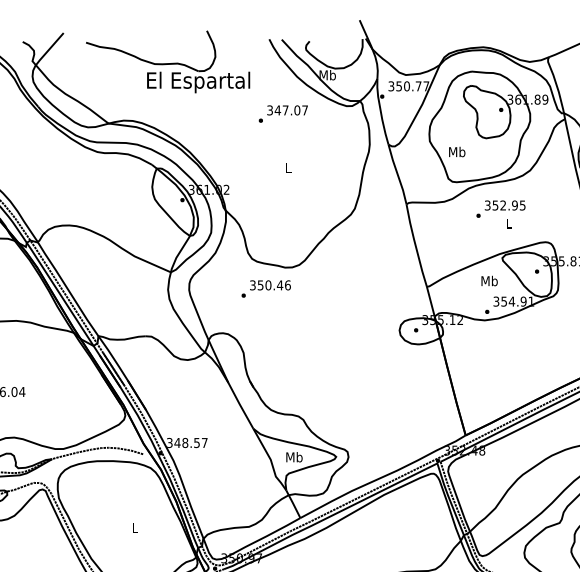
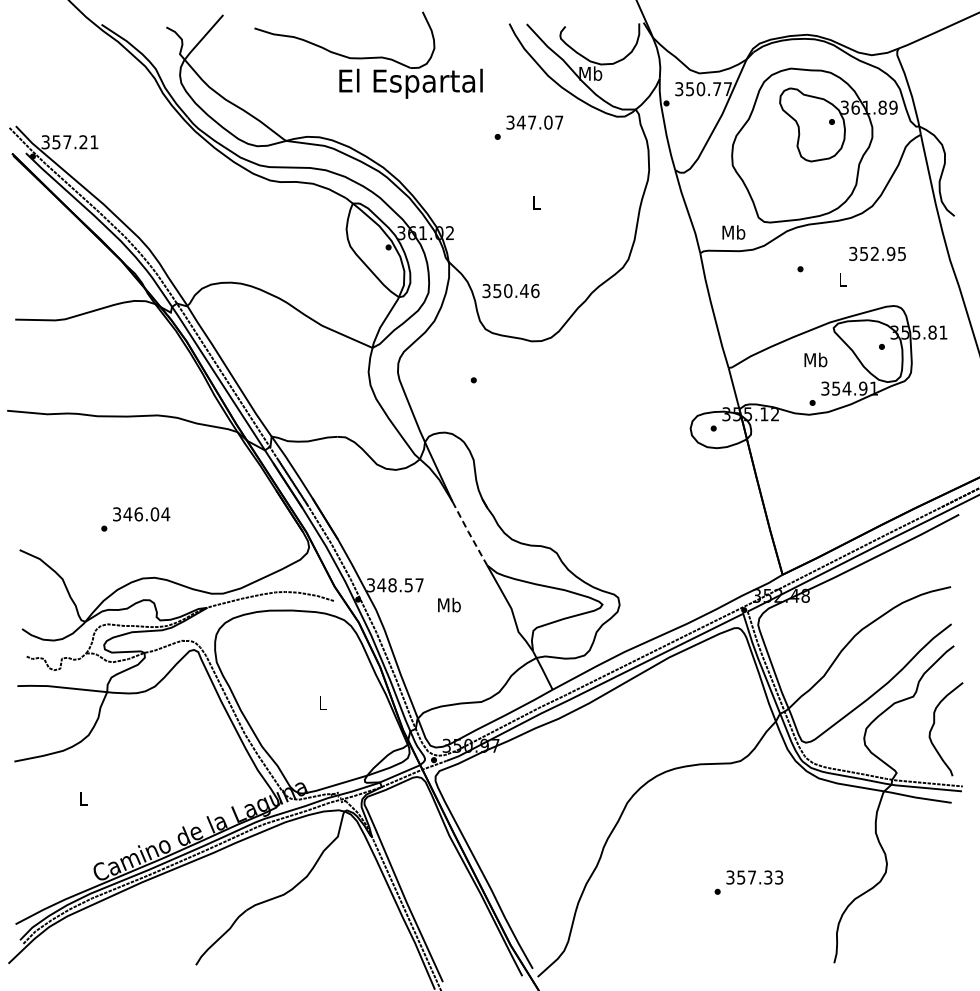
text: (456, 152) -> (733, 232), moved
text: (505, 205) -> (877, 253), moved
text: (270, 285) -> (510, 291), moved
line: (240, 405) -> (469, 533), solid -> dashed
text: (294, 456) -> (449, 604), moved

